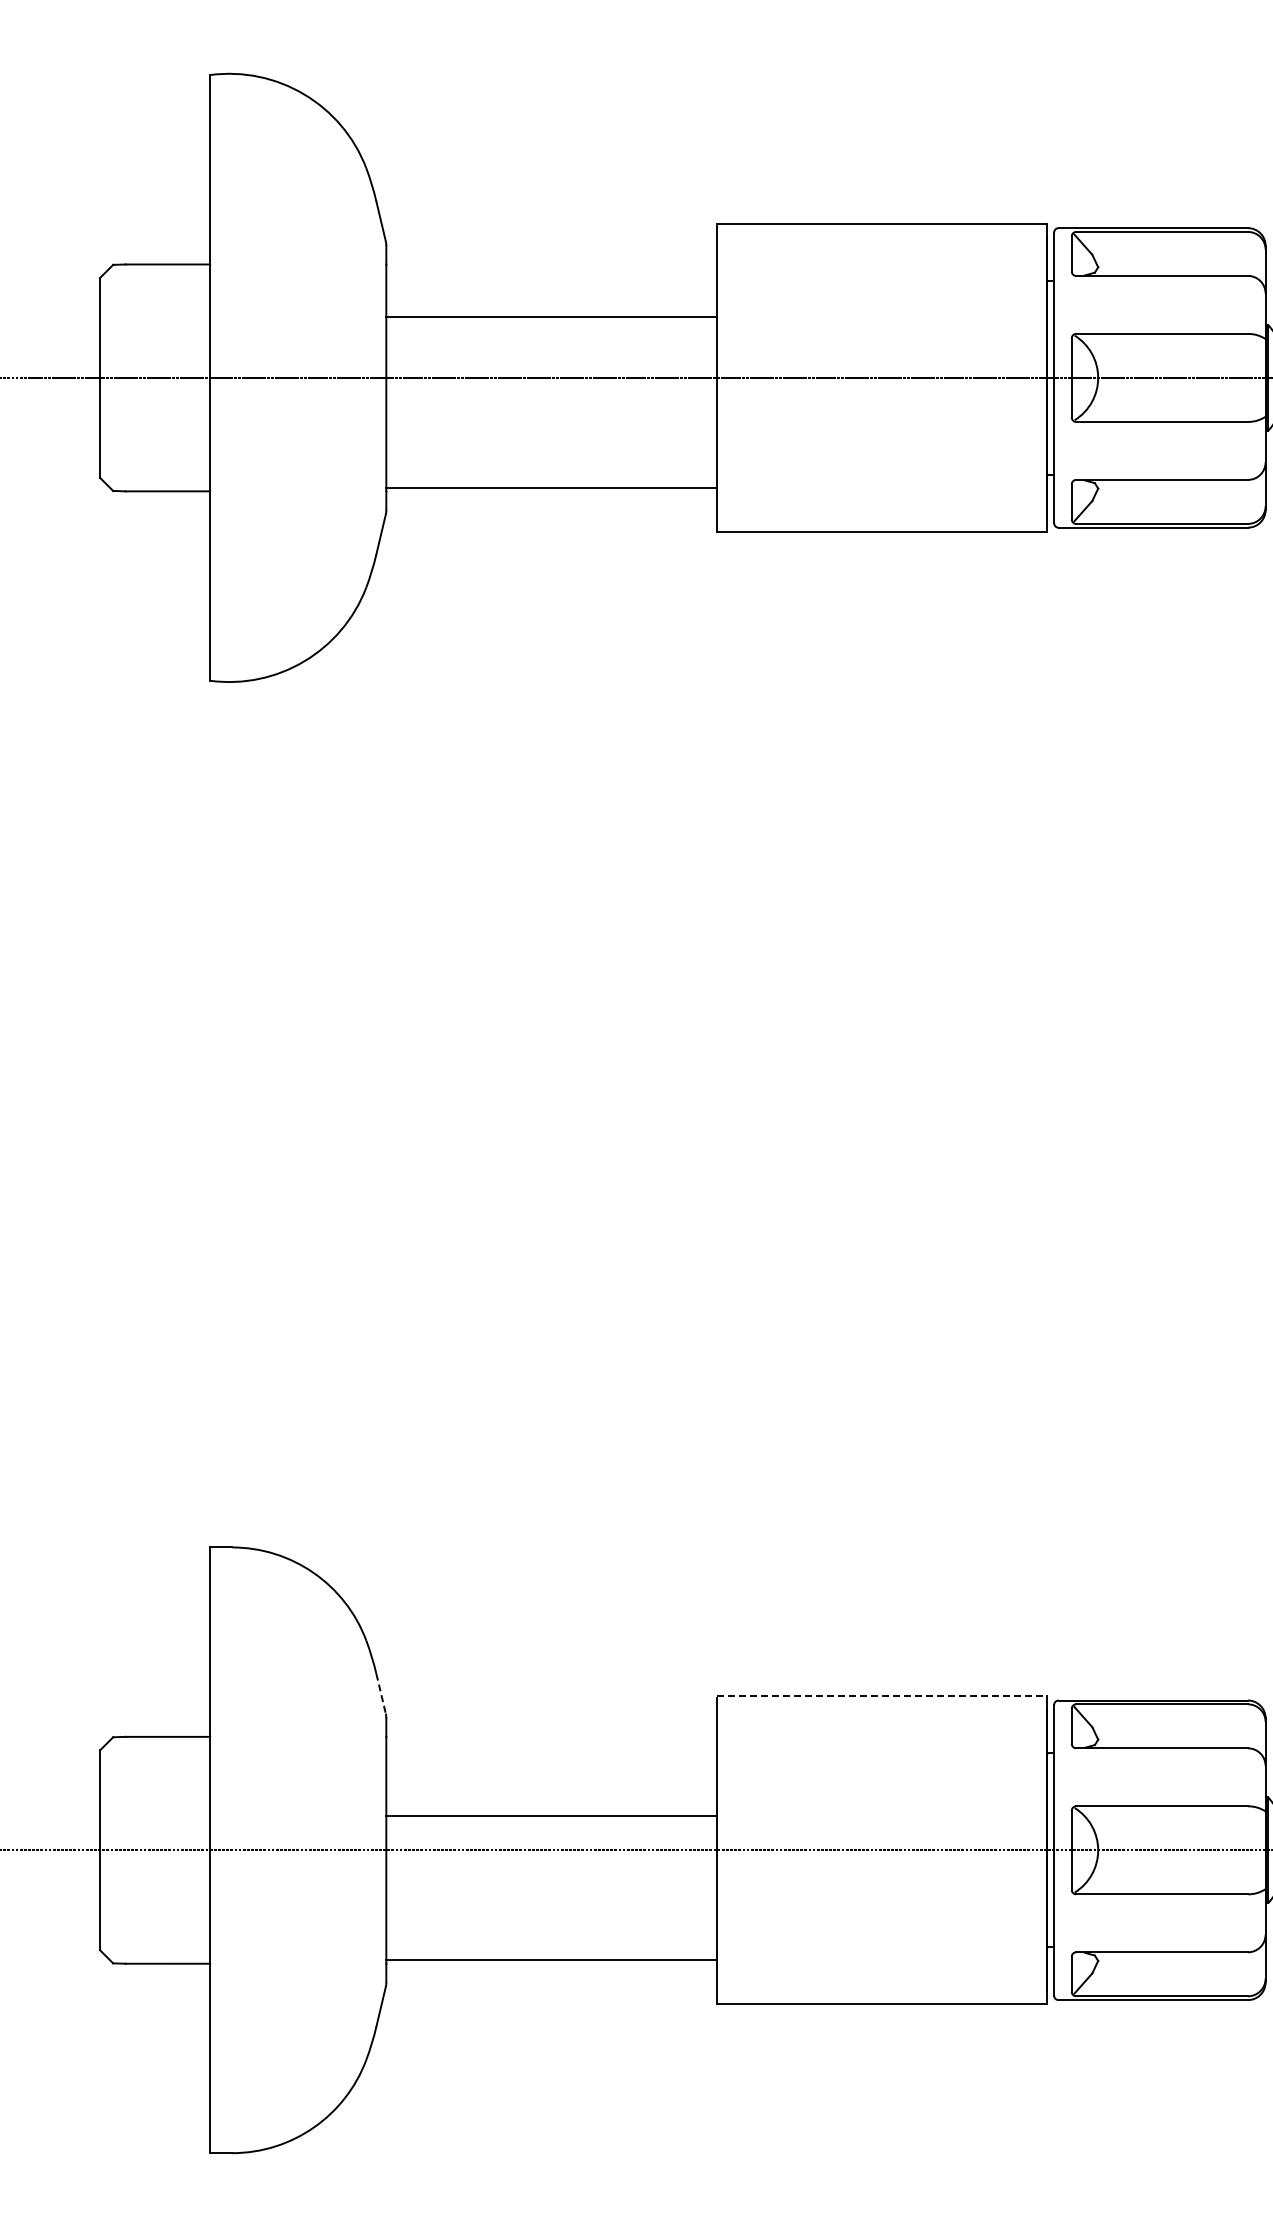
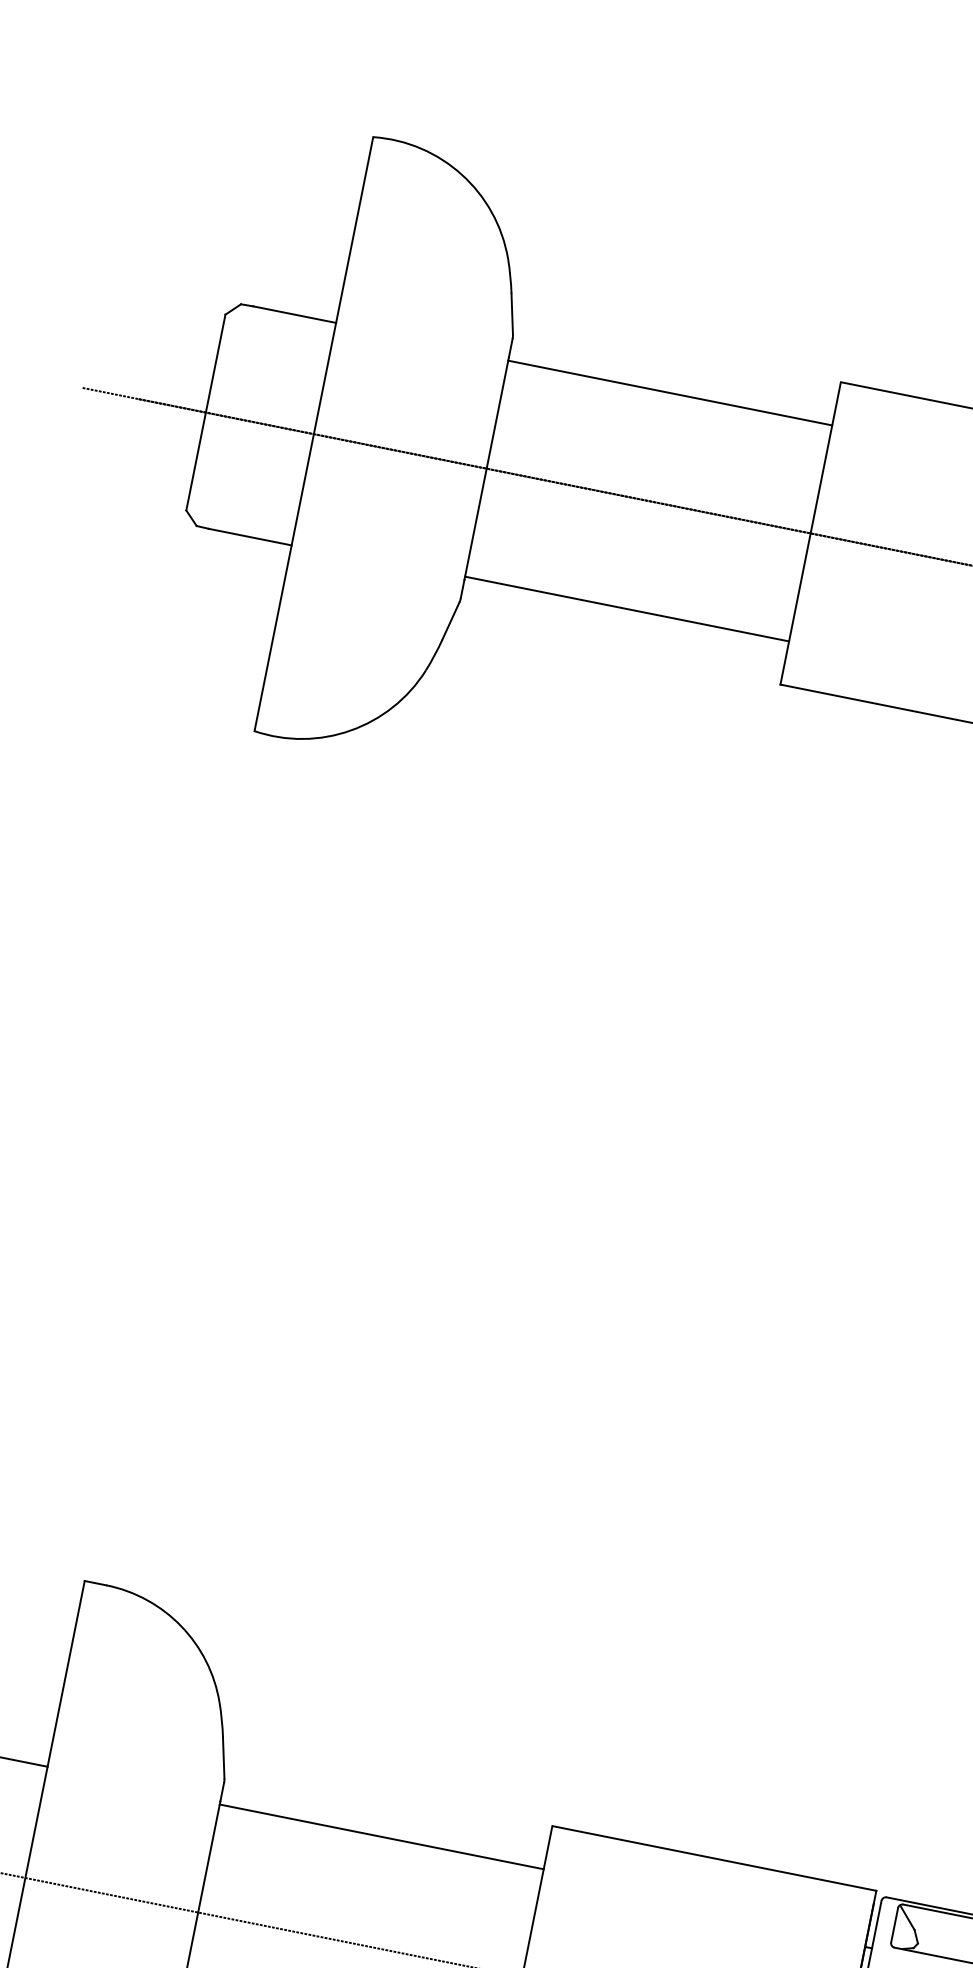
line: (551, 316) -> (670, 392), moved
line: (381, 1694) -> (223, 1758), dashed -> solid
line: (882, 1696) -> (714, 1858), dashed -> solid
line: (551, 1816) -> (381, 1837), moved

